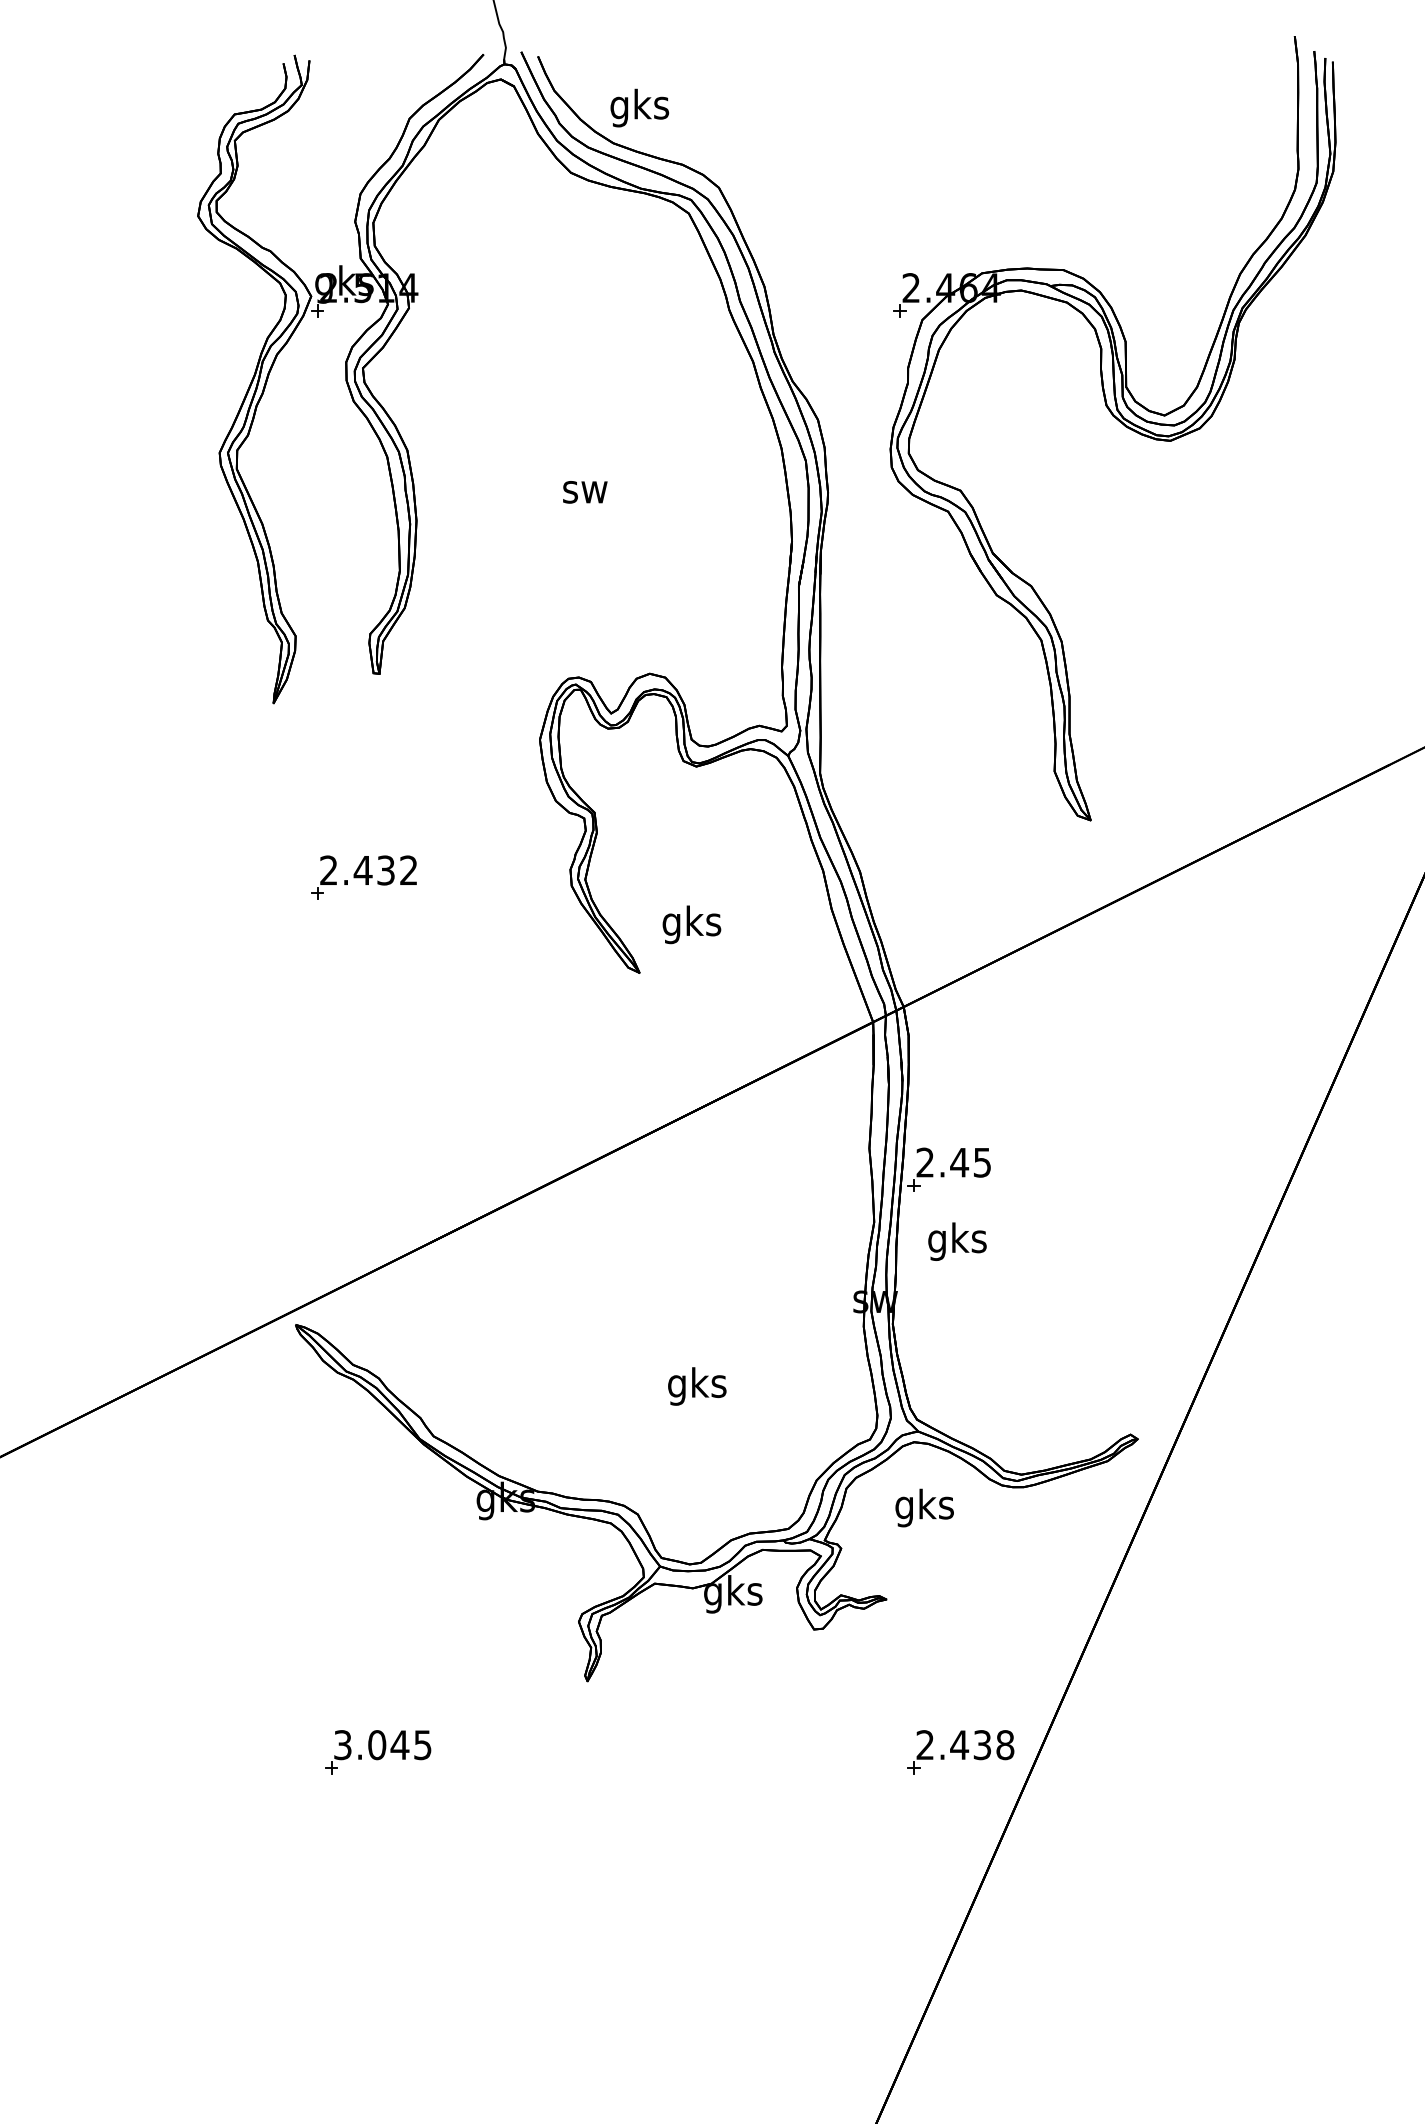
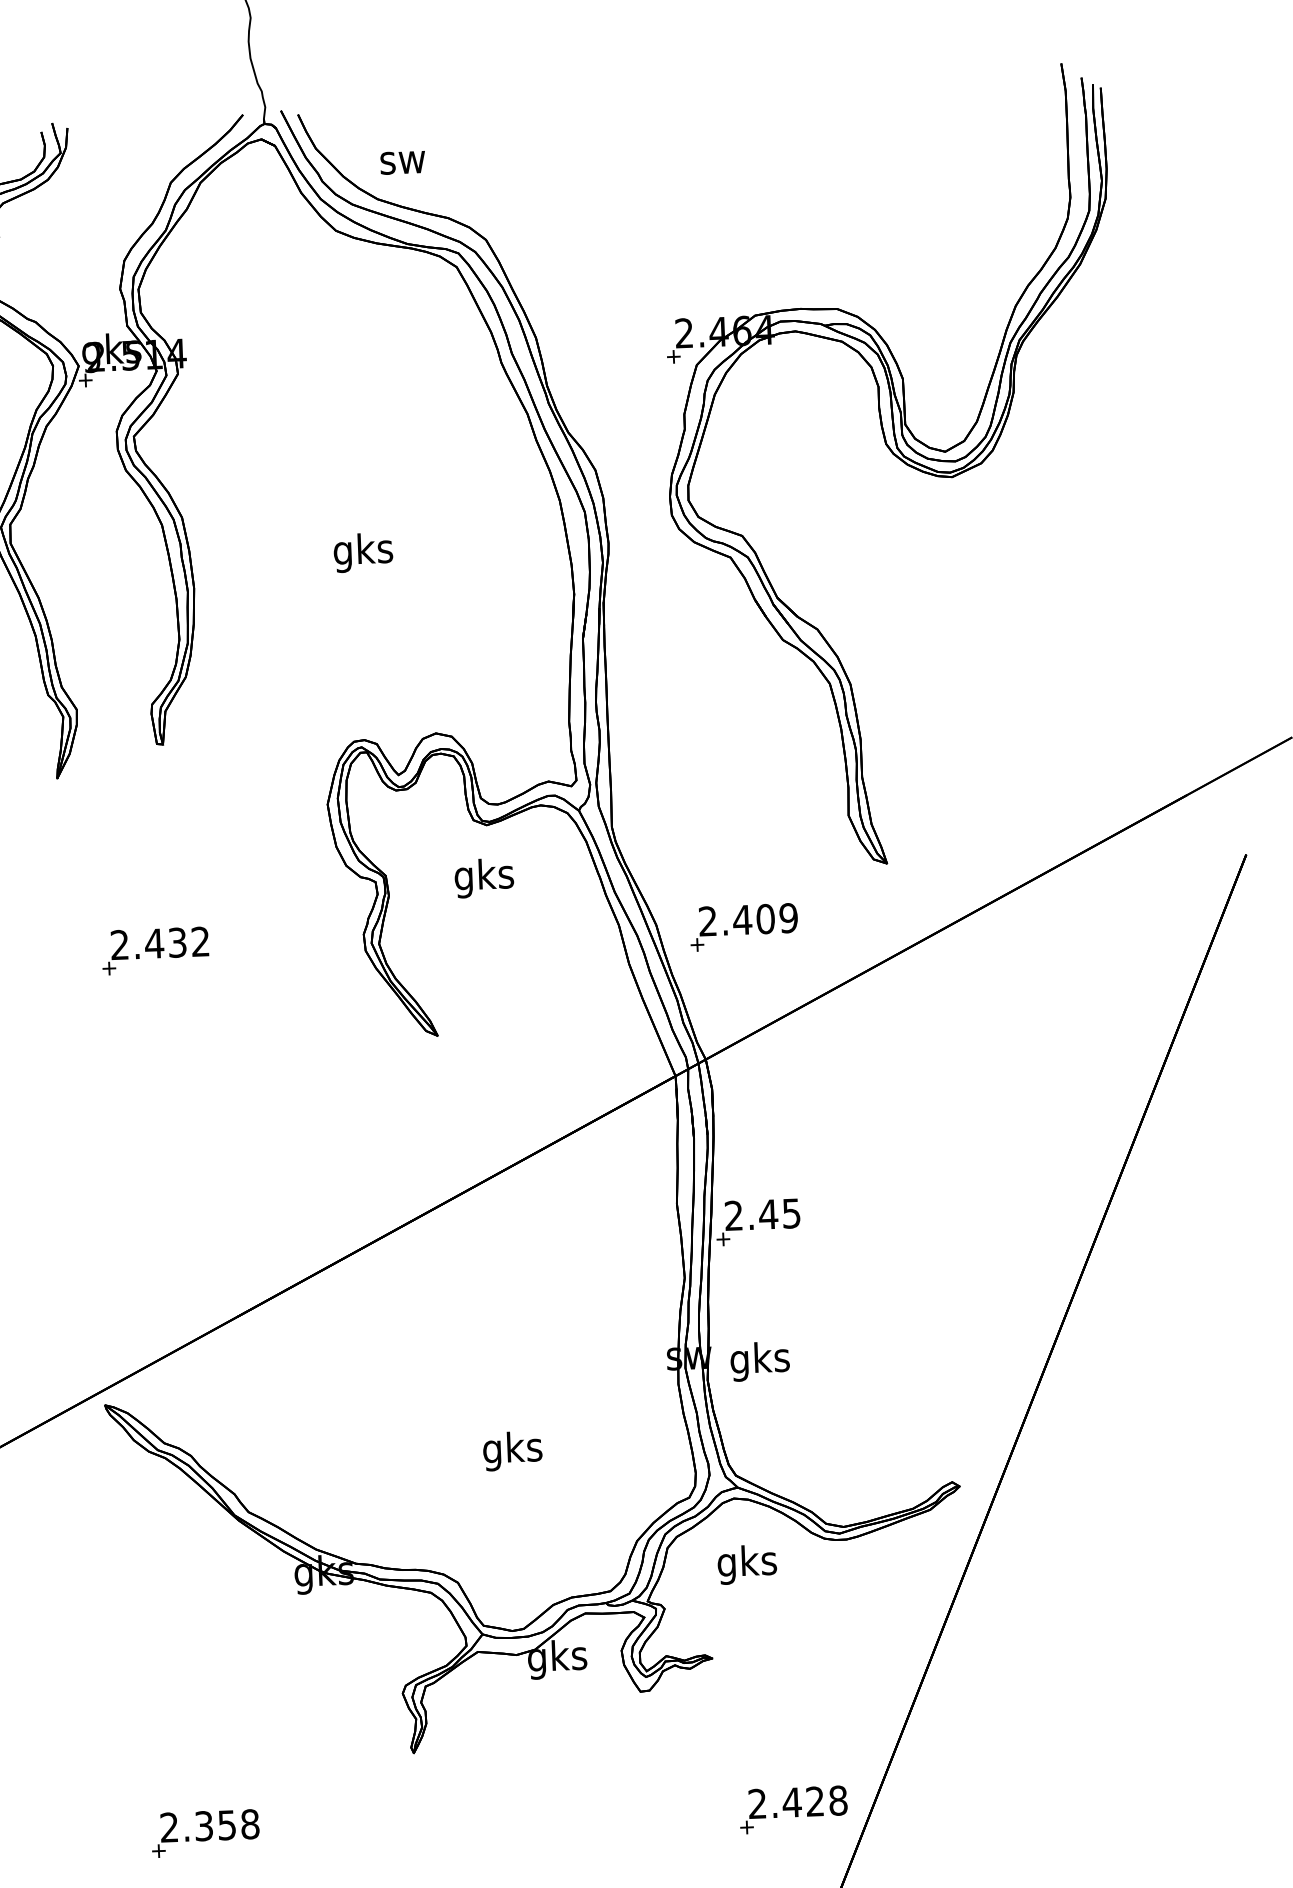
text: (639, 107) -> (402, 162), gks -> sw
text: (585, 492) -> (363, 552), sw -> gks
part: (946, 877) -> (743, 927), added
text: (691, 924) -> (483, 877), moved
text: (957, 1241) -> (760, 1361), moved
text: (382, 1745) -> (209, 1826), 3.045 -> 2.358
text: (982, 1745) -> (815, 1802), 2.438 -> 2.428

